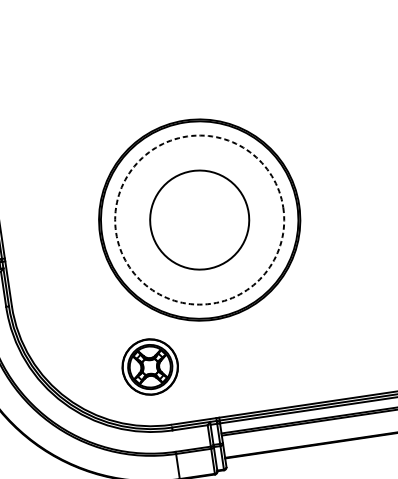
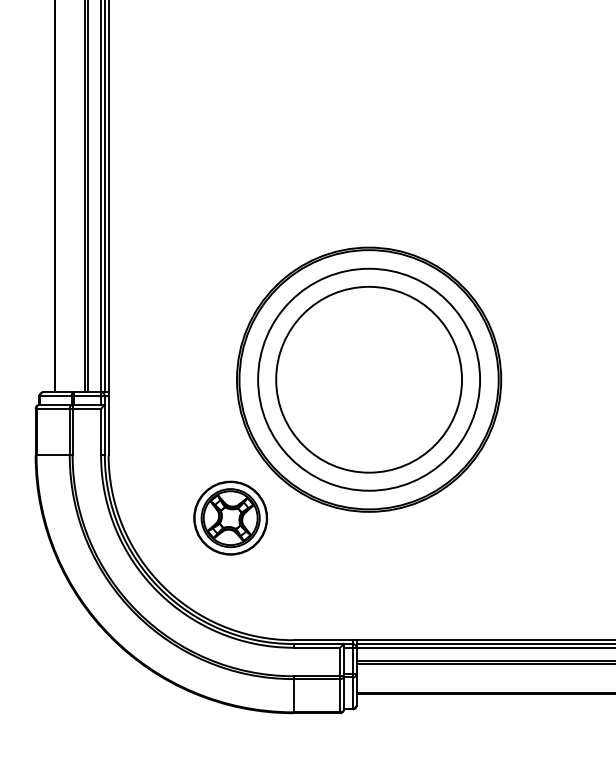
circle: (199, 219) -> (369, 379), dashed -> solid
circle: (199, 219) -> (369, 379), size x1.43
part: (150, 366) -> (230, 517), moved

